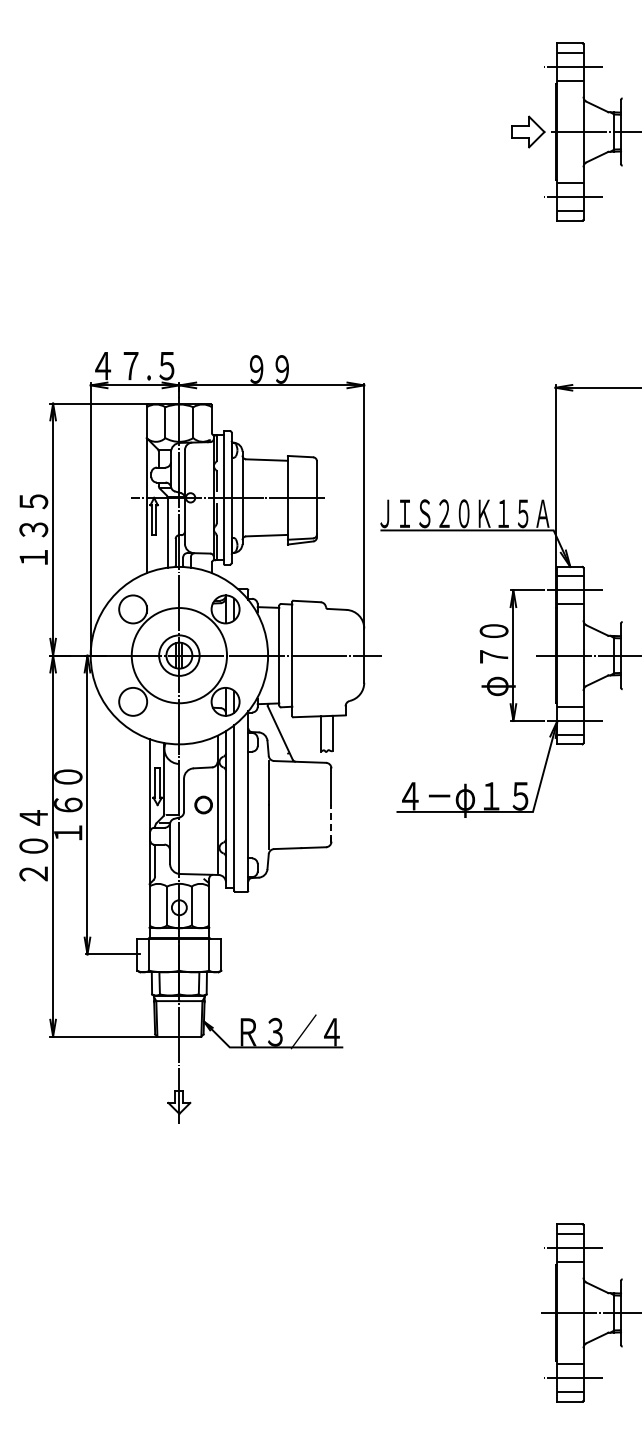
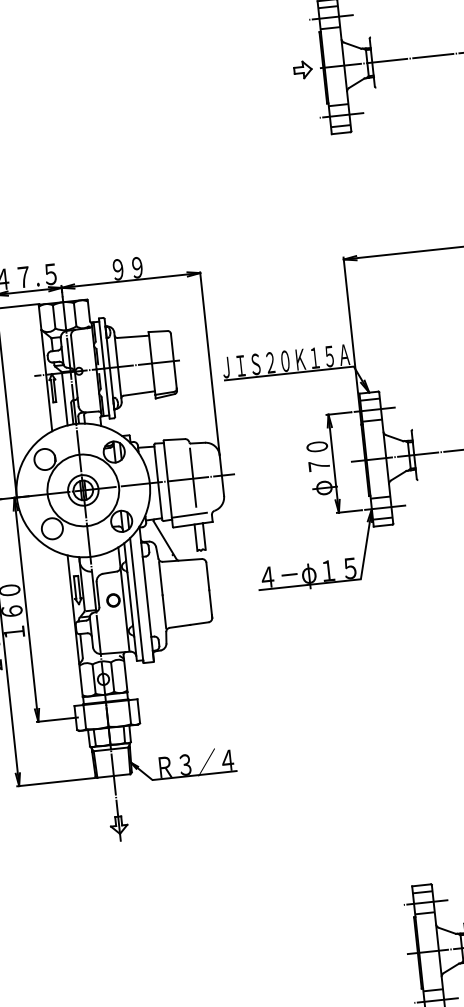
part: (528, 131) -> (303, 69), size x0.71
line: (326, 654) -> (193, 477), added
line: (315, 703) -> (189, 515), added
line: (331, 822) -> (210, 603), dashed -> solid

